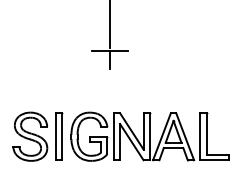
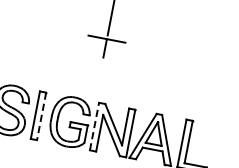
line: (113, 136) -> (94, 126), solid -> dashed
line: (61, 137) -> (41, 117), solid -> dashed

